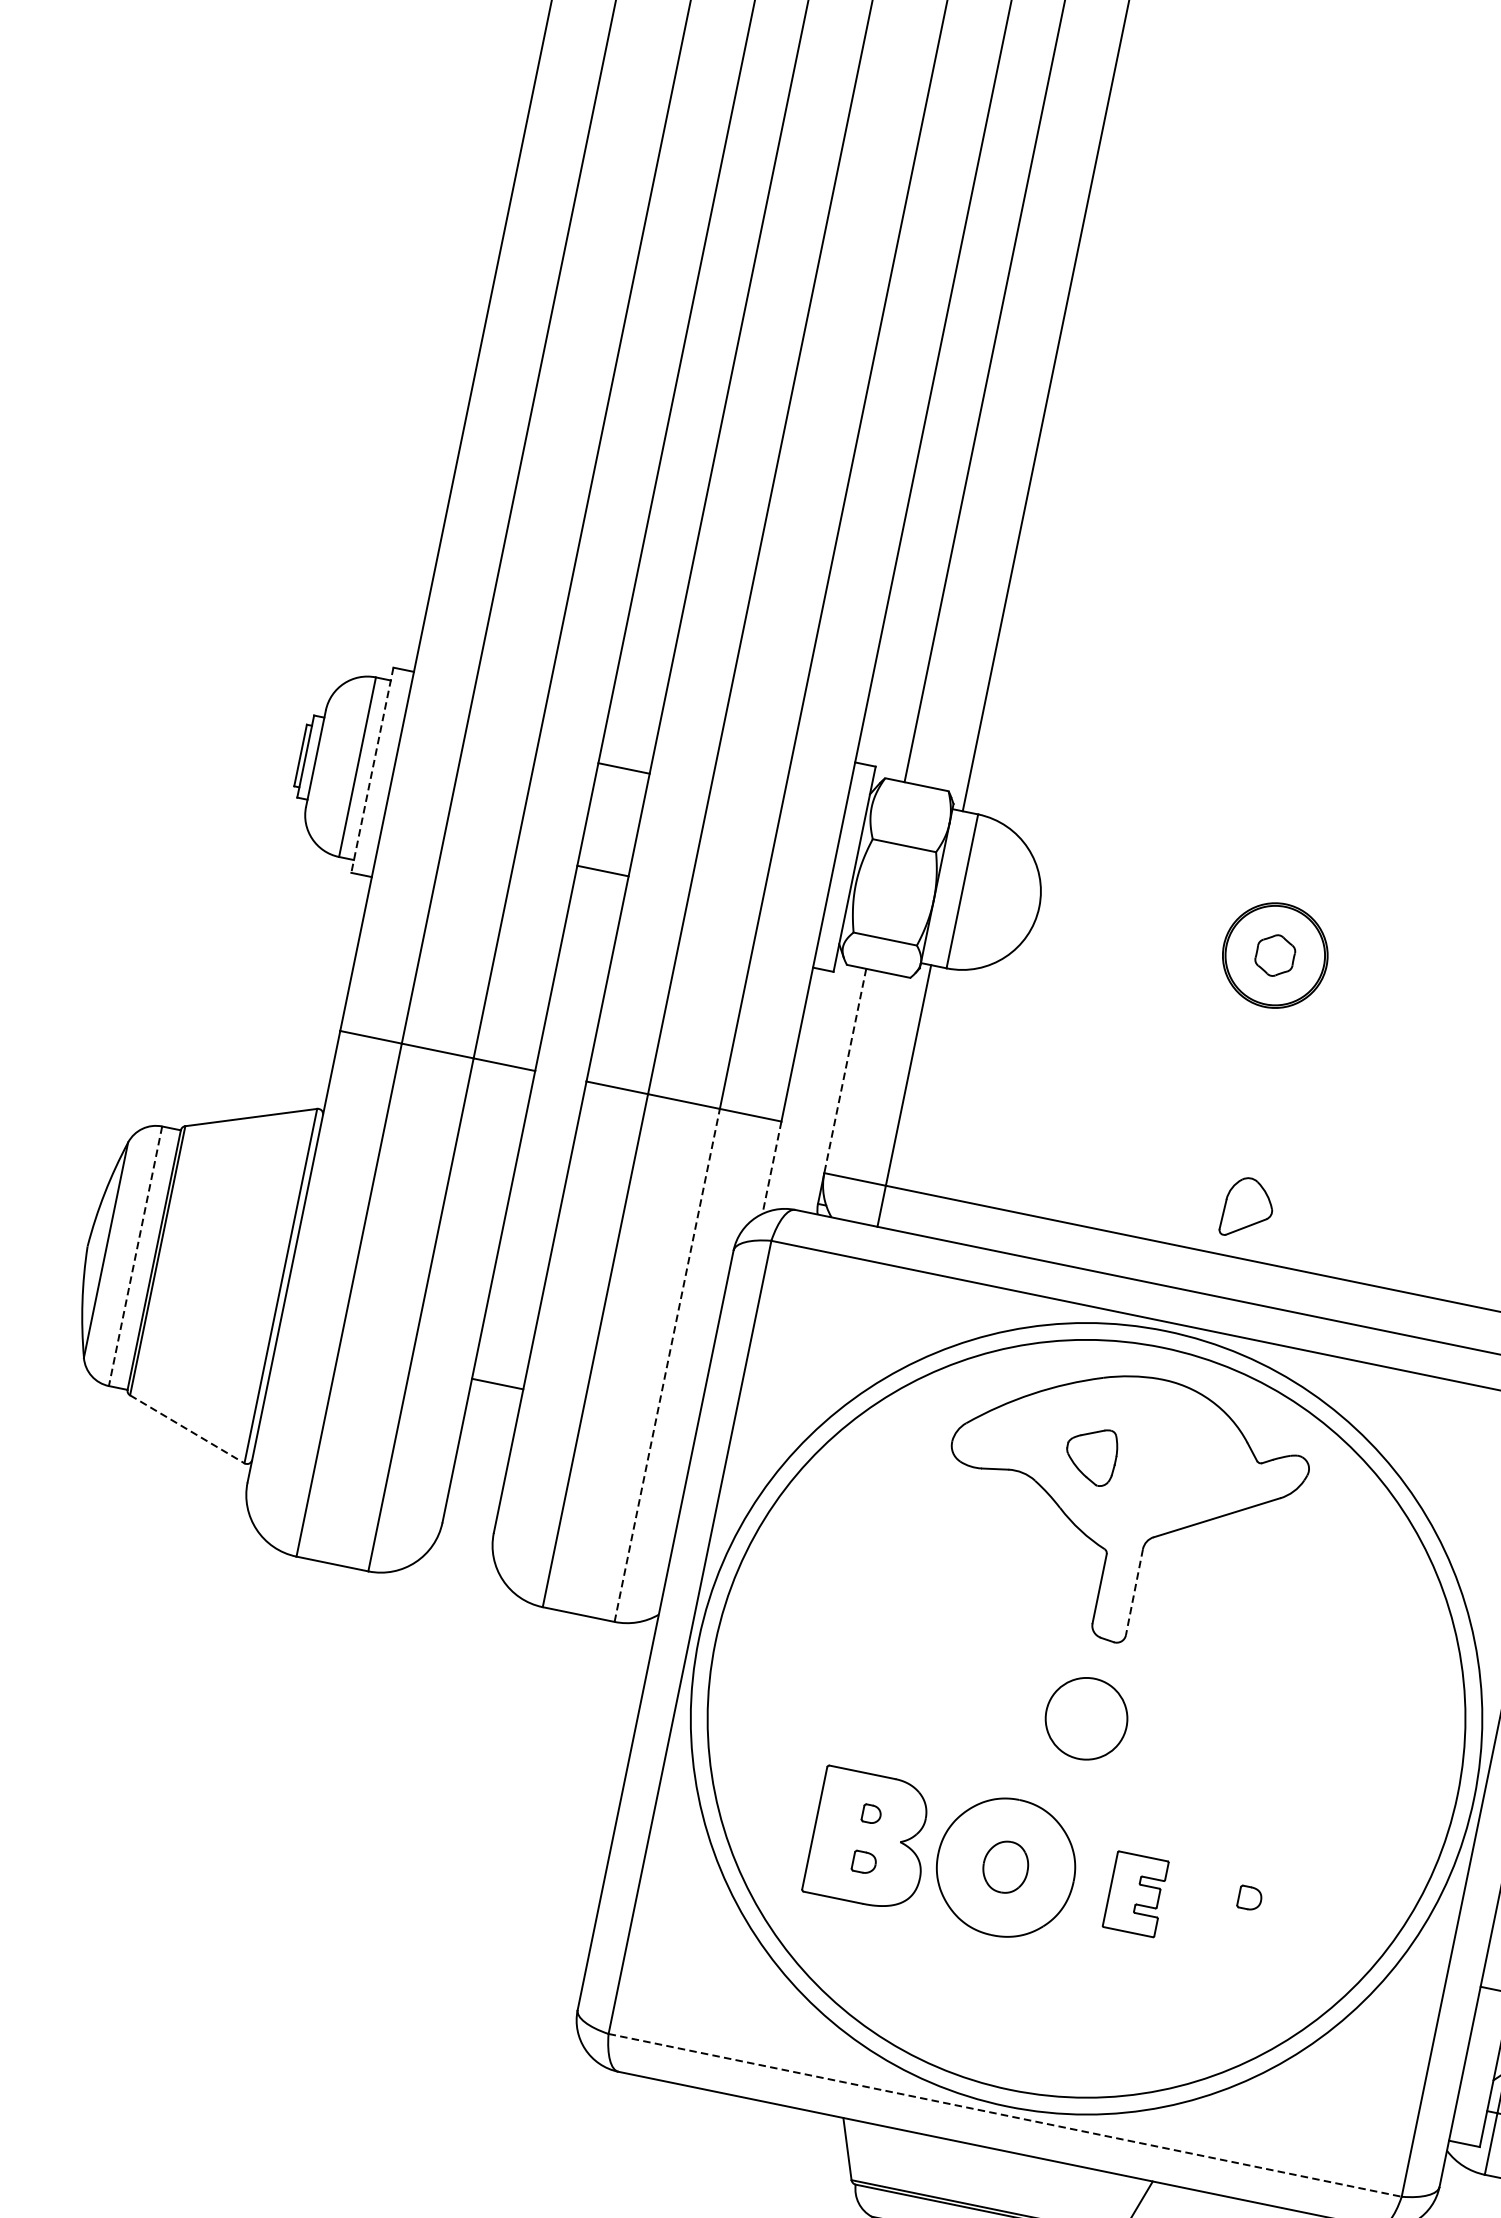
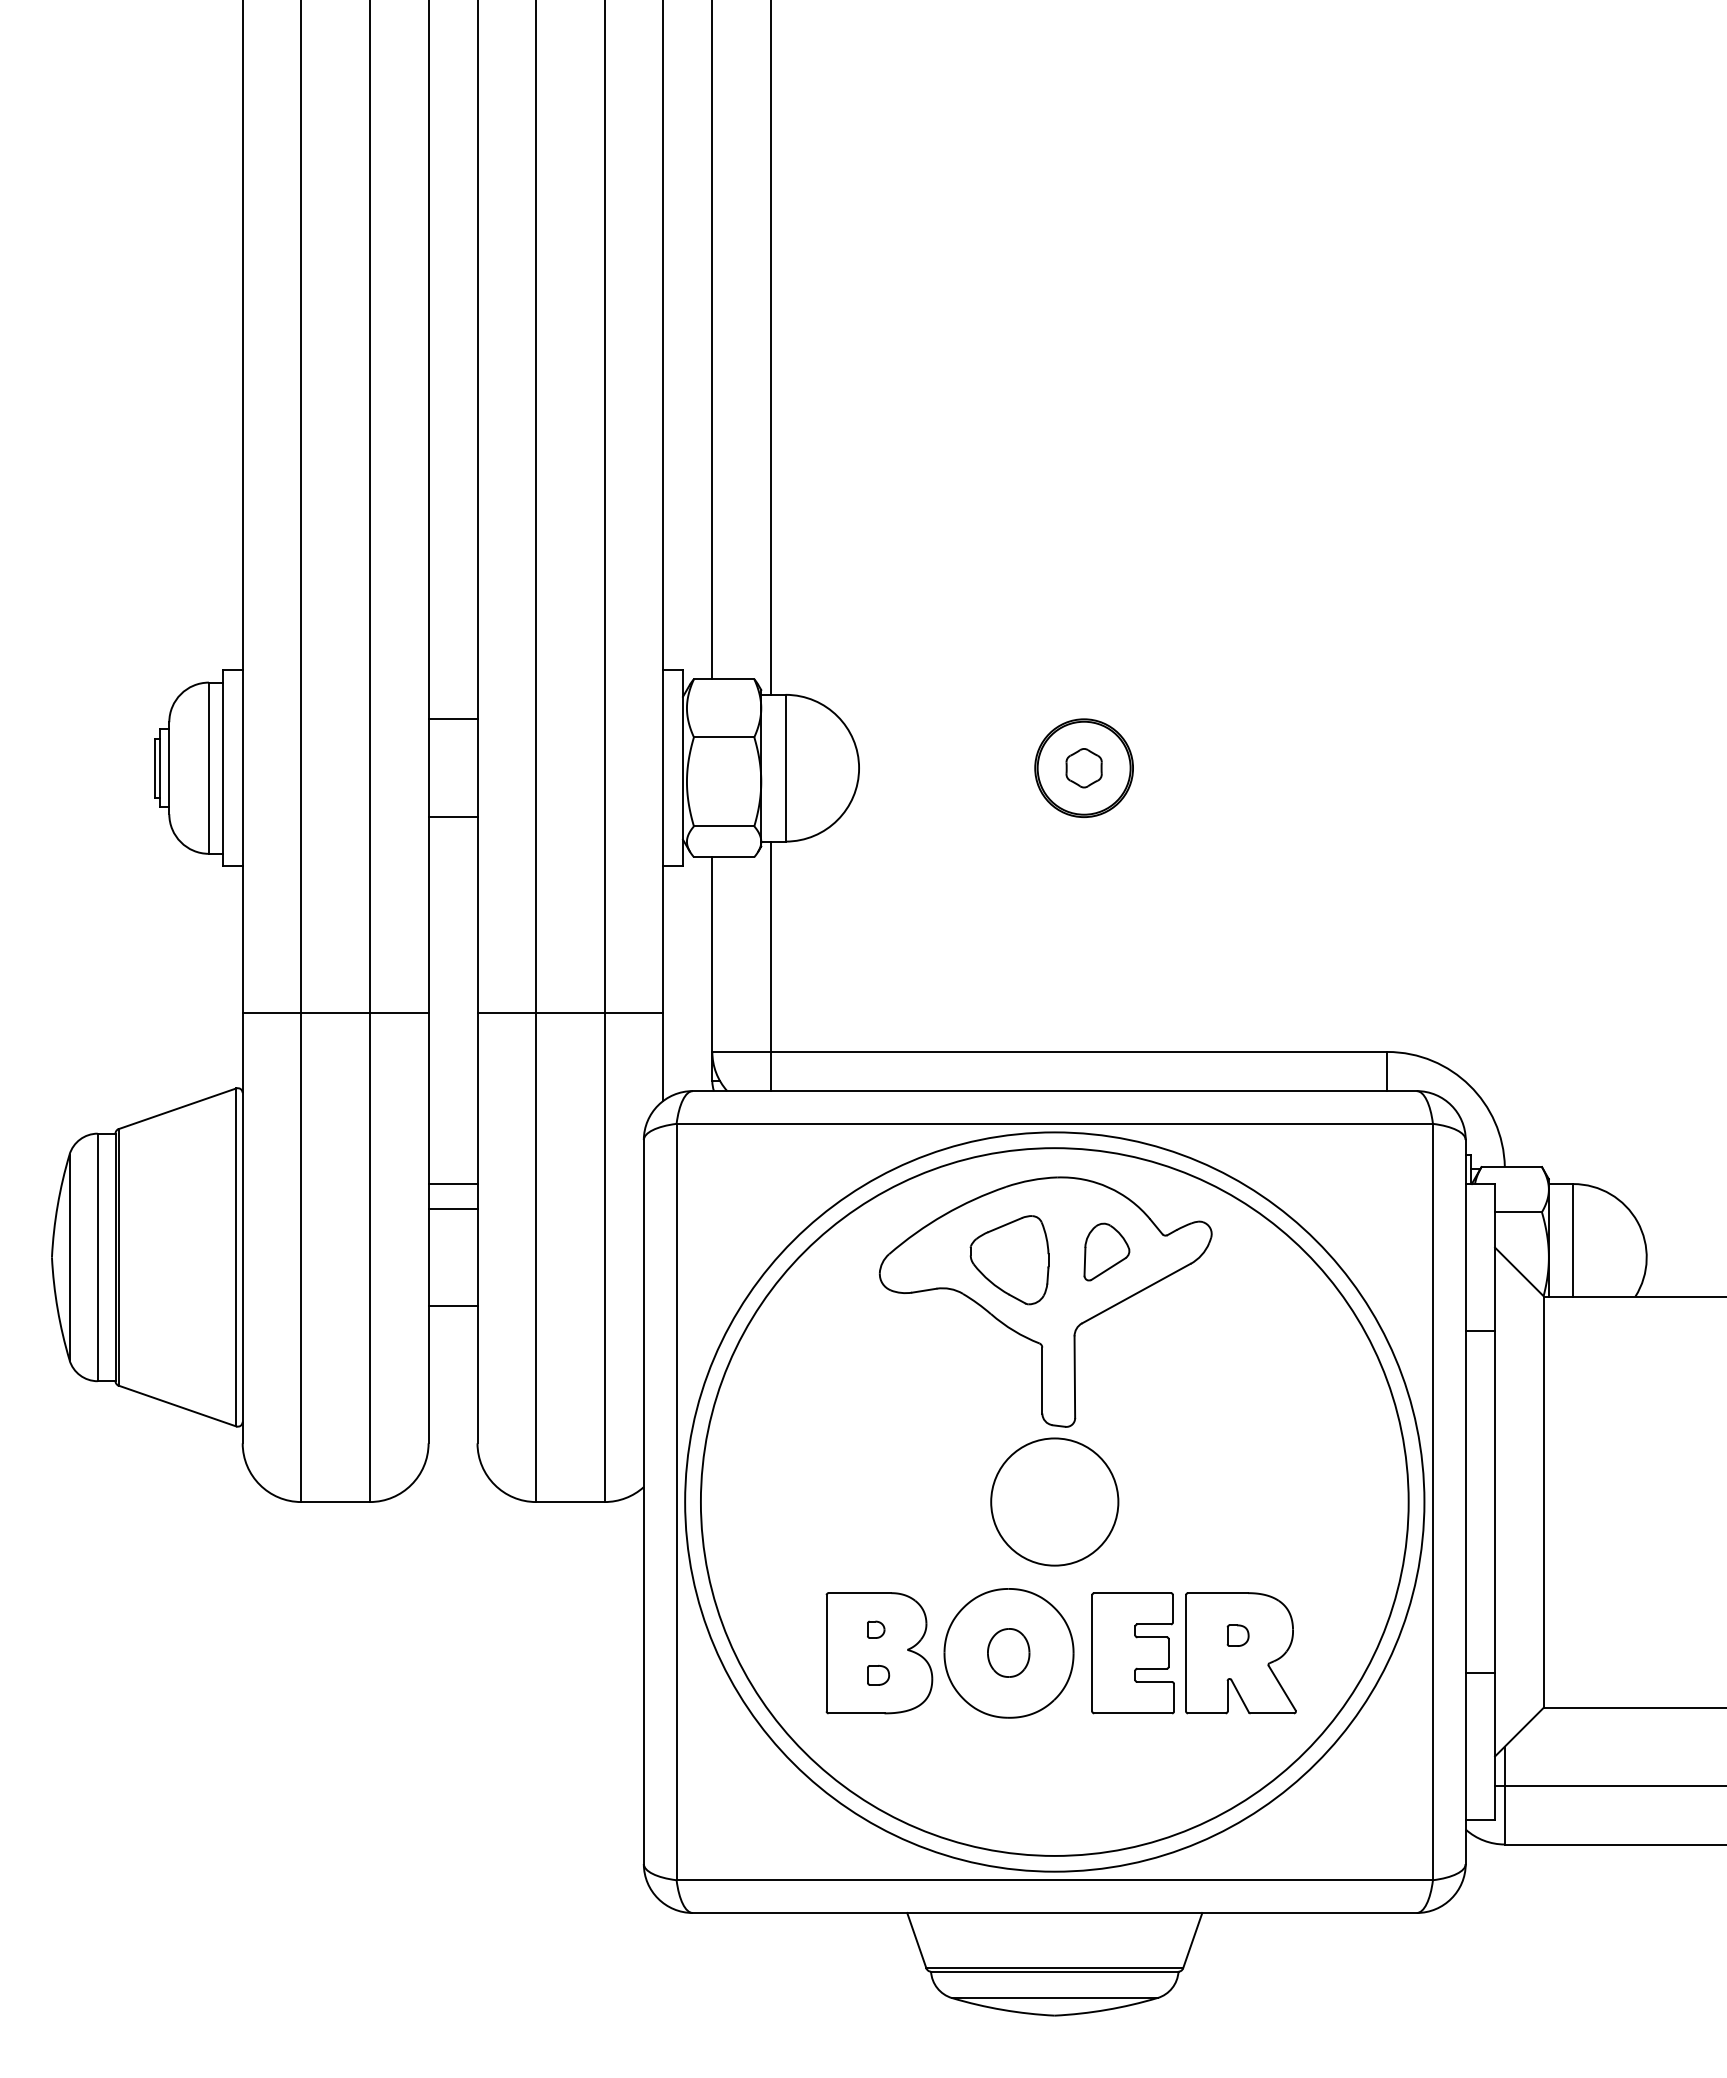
line: (372, 770) -> (223, 768), dashed -> solid
line: (845, 1071) -> (712, 955), dashed -> solid
line: (771, 1168) -> (663, 1057), dashed -> solid
part: (1247, 1208) -> (1106, 1251), moved
line: (135, 1256) -> (97, 1257), dashed -> solid
line: (523, 1256) -> (452, 1184), added
line: (518, 1281) -> (452, 1208), added
line: (667, 1365) -> (604, 1257), dashed -> solid
line: (188, 1429) -> (178, 1406), dashed -> solid
part: (1091, 1455) -> (1009, 1260), size x1.67
line: (1134, 1592) -> (1074, 1377), dashed -> solid
circle: (1086, 1718) -> (1054, 1501), size x1.67
part: (1135, 1894) -> (1132, 1653), size x1.67
part: (1248, 1917) -> (1240, 1653), added
line: (1005, 2115) -> (1055, 1880), dashed -> solid

